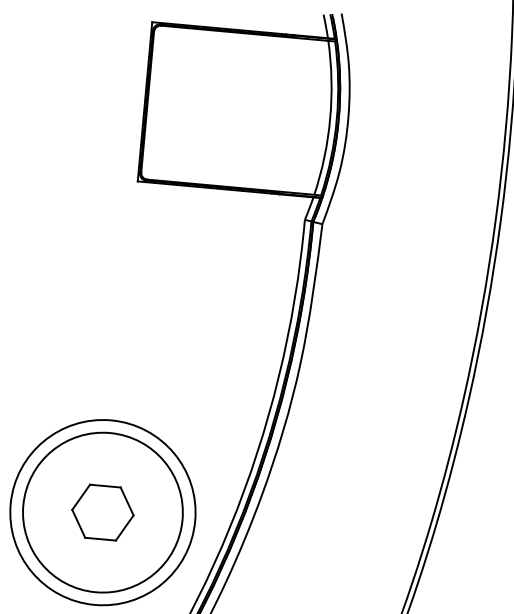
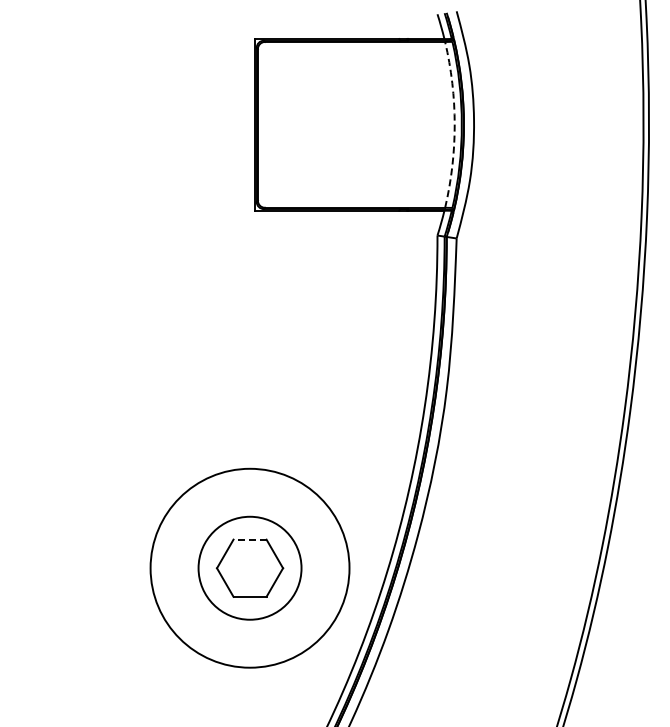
arc: (330, 118) -> (454, 124), solid -> dashed
line: (105, 486) -> (250, 539), solid -> dashed
circle: (102, 512) -> (249, 568), size x0.6

